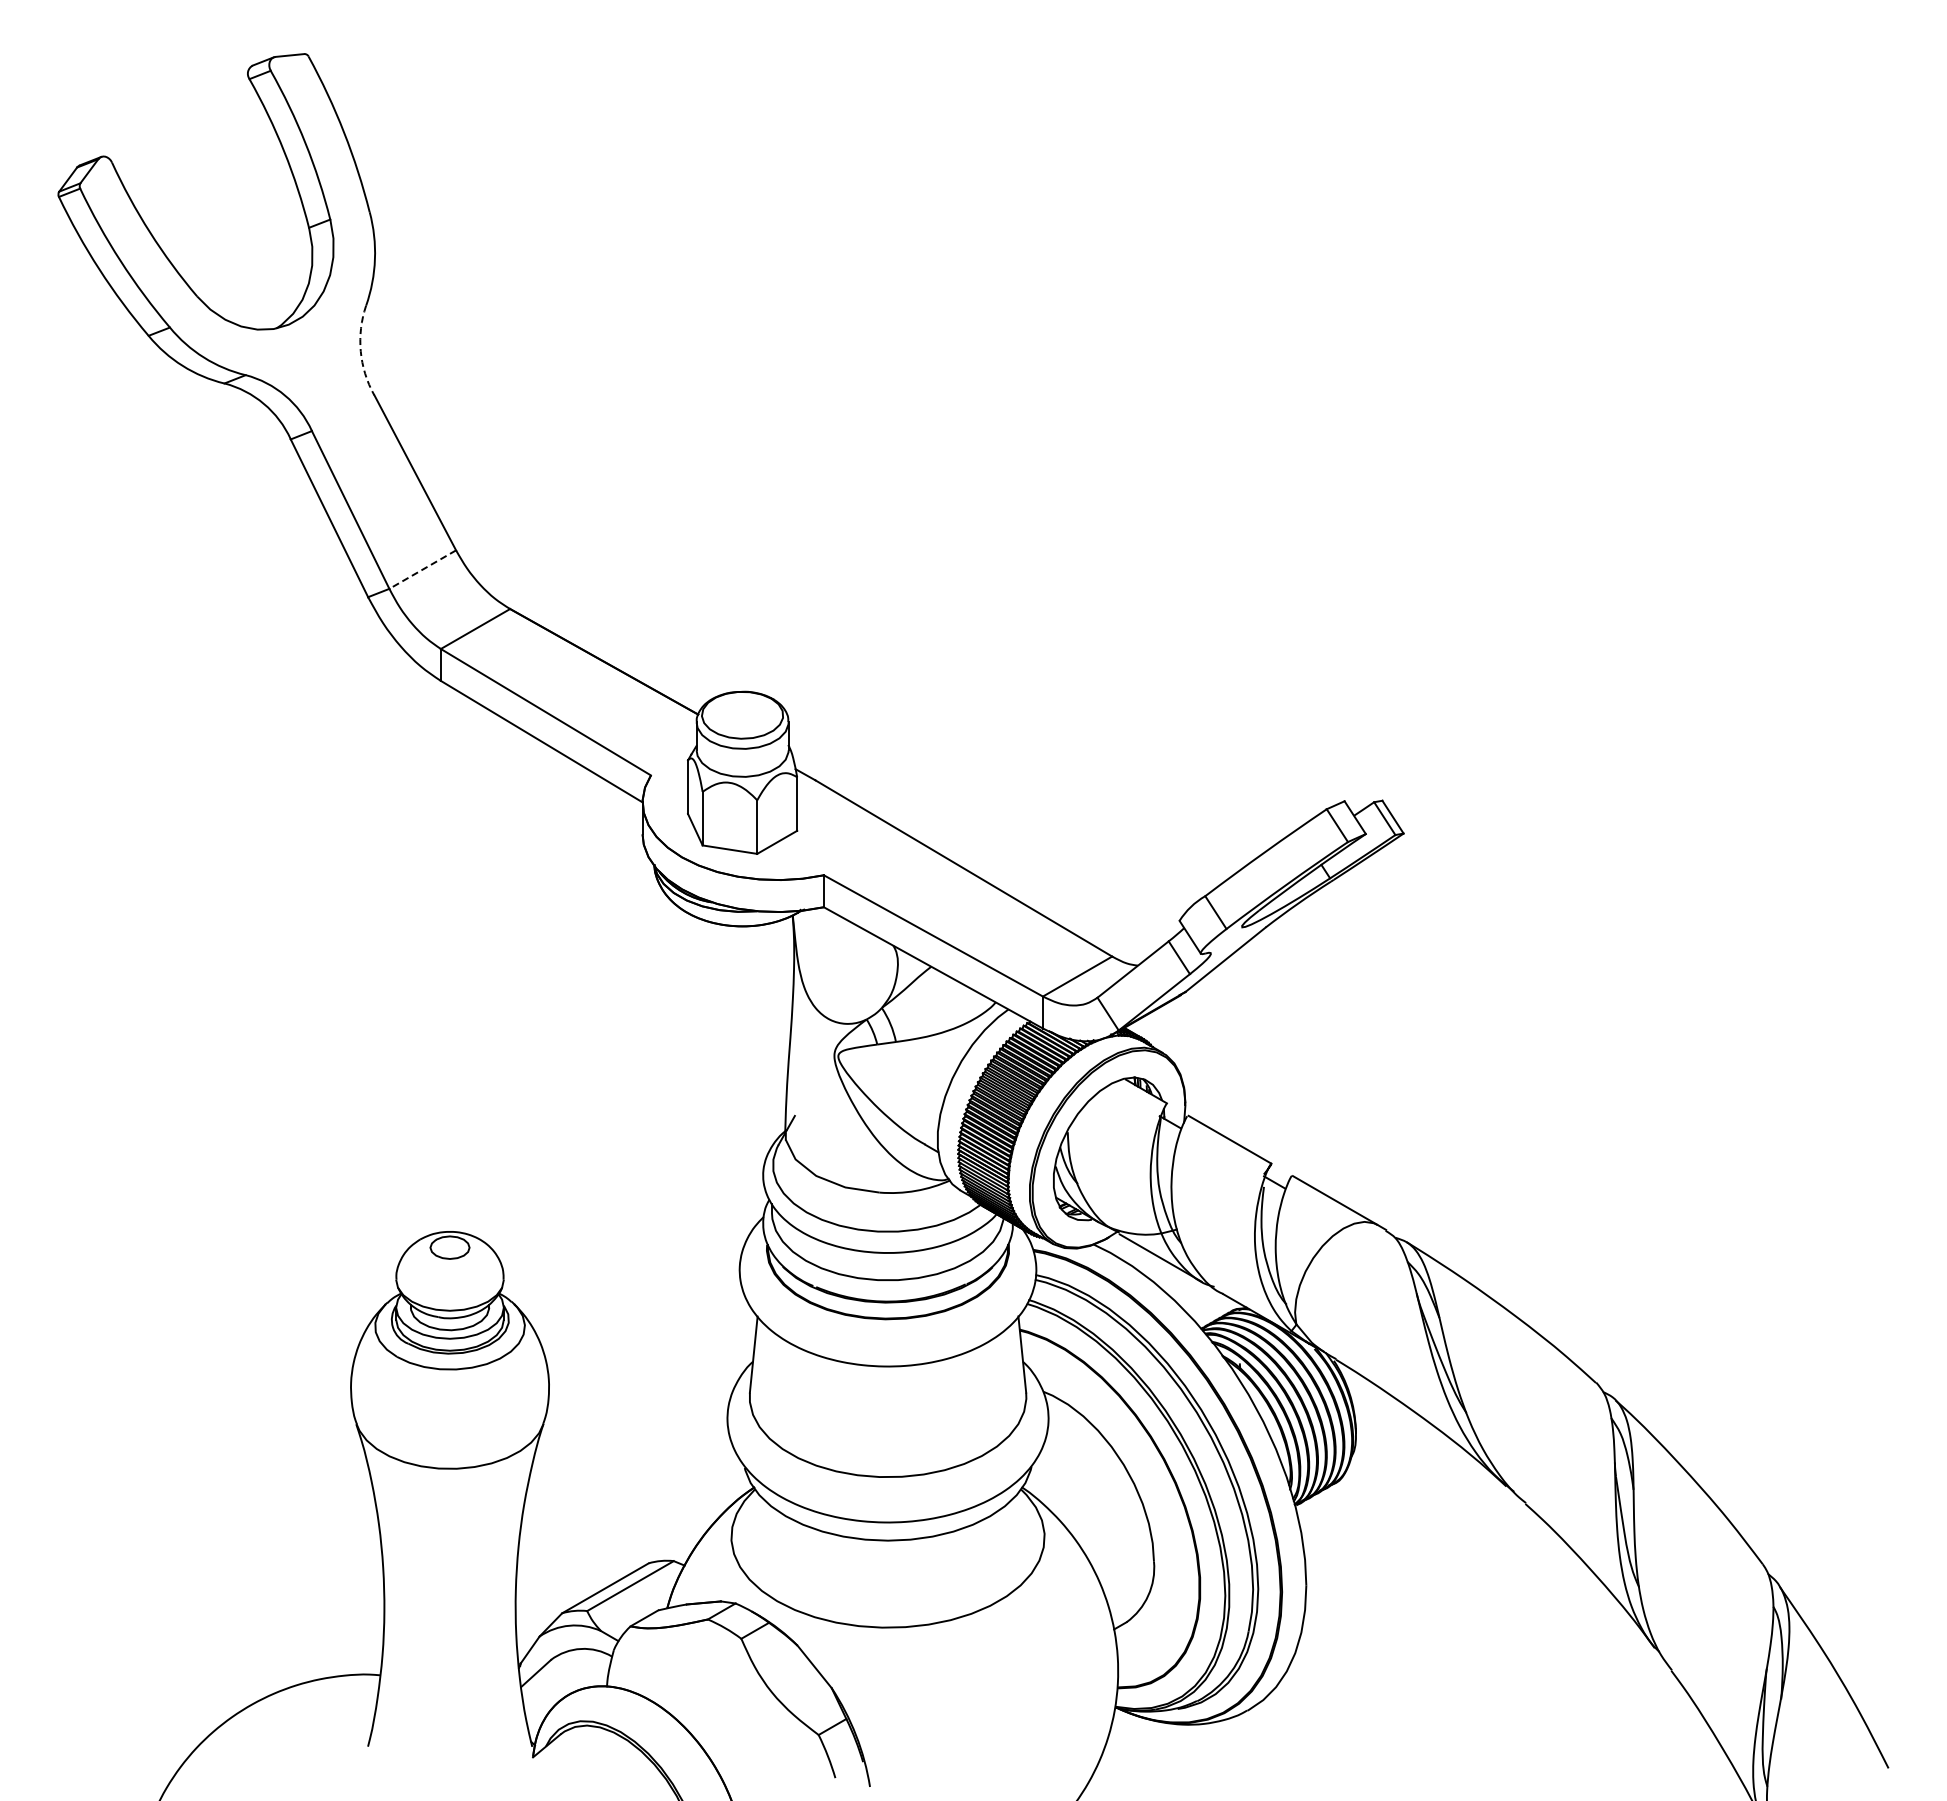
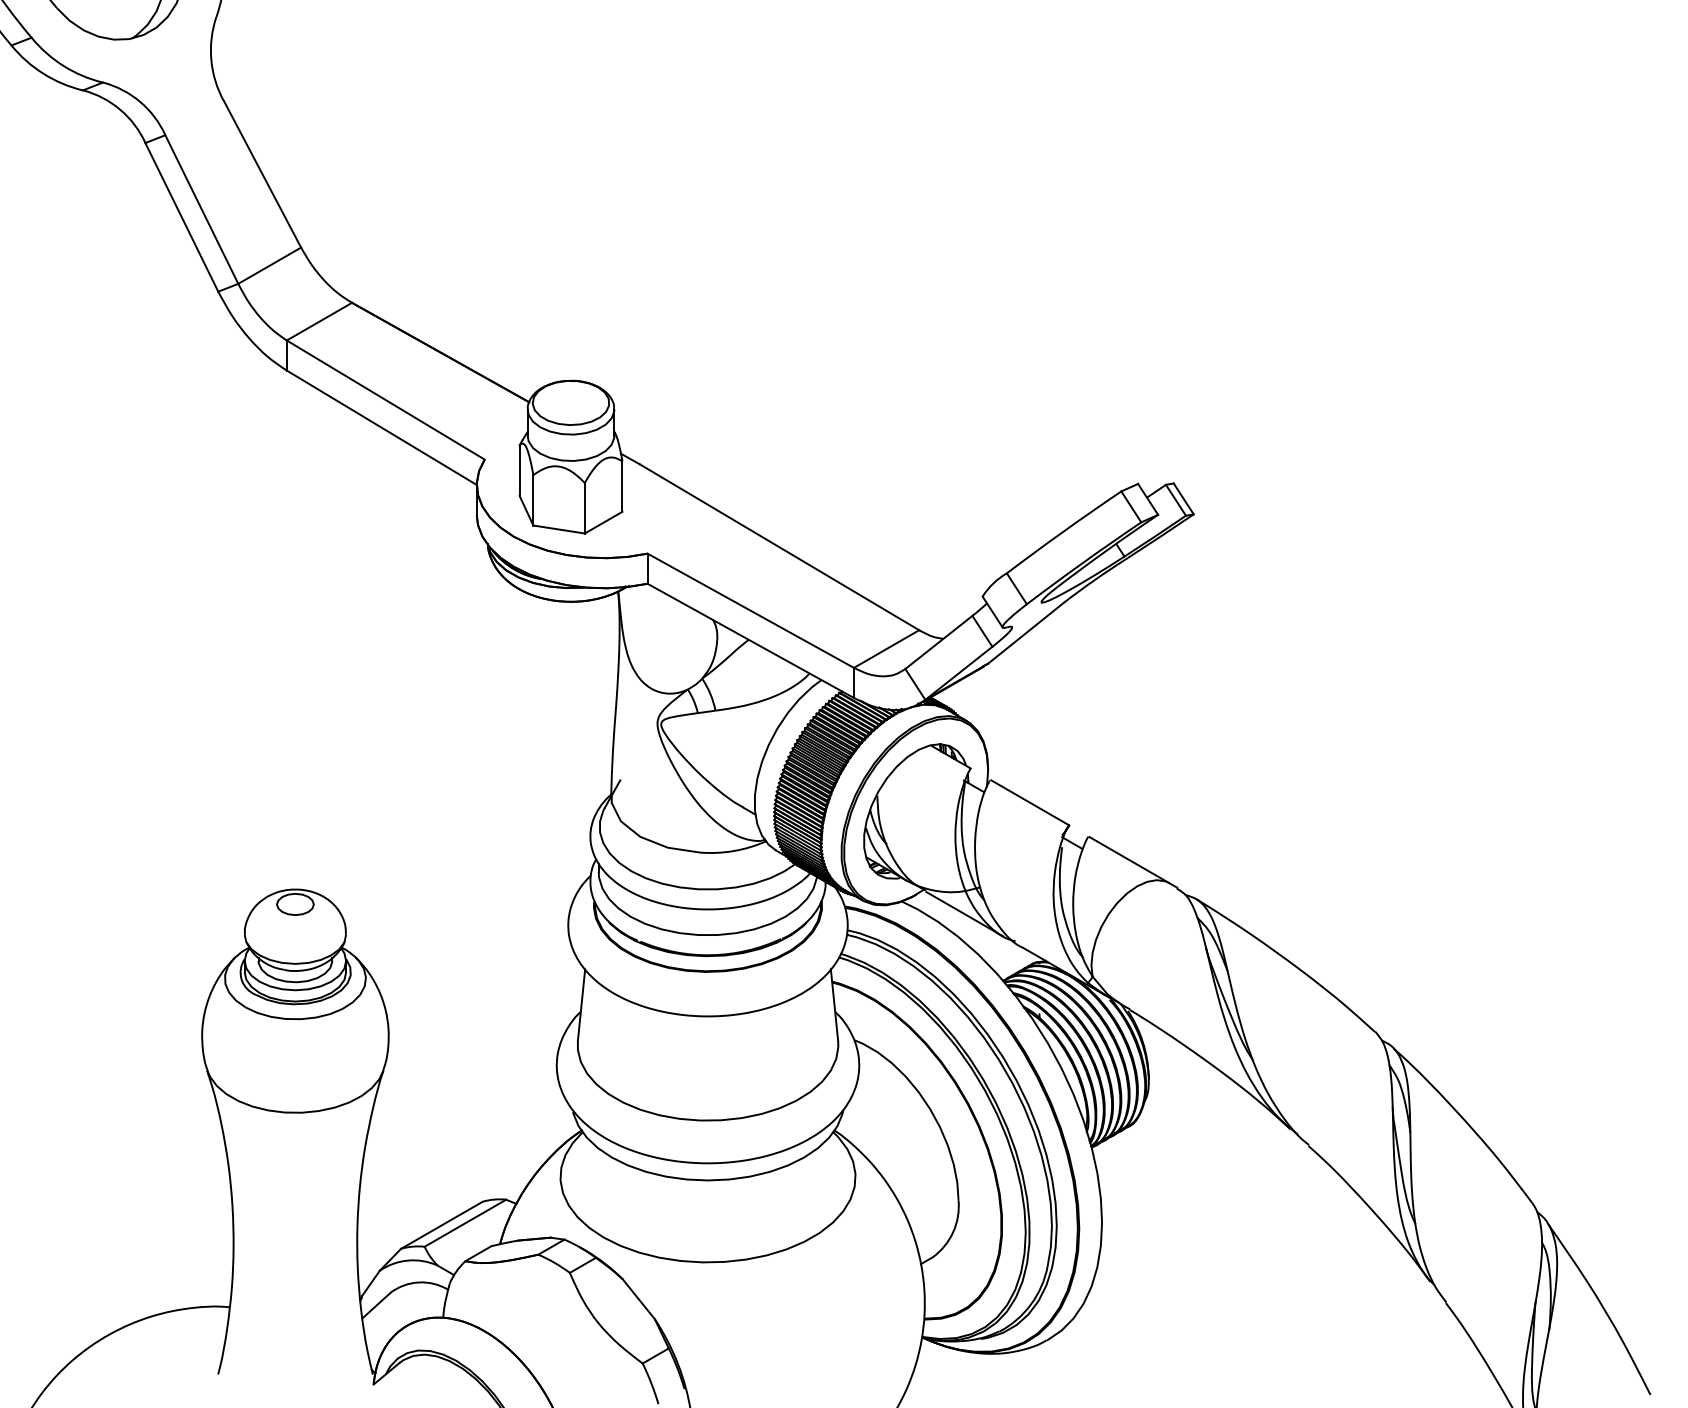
arc: (360, 351) -> (211, 60), dashed -> solid
line: (422, 569) -> (269, 265), dashed -> solid

